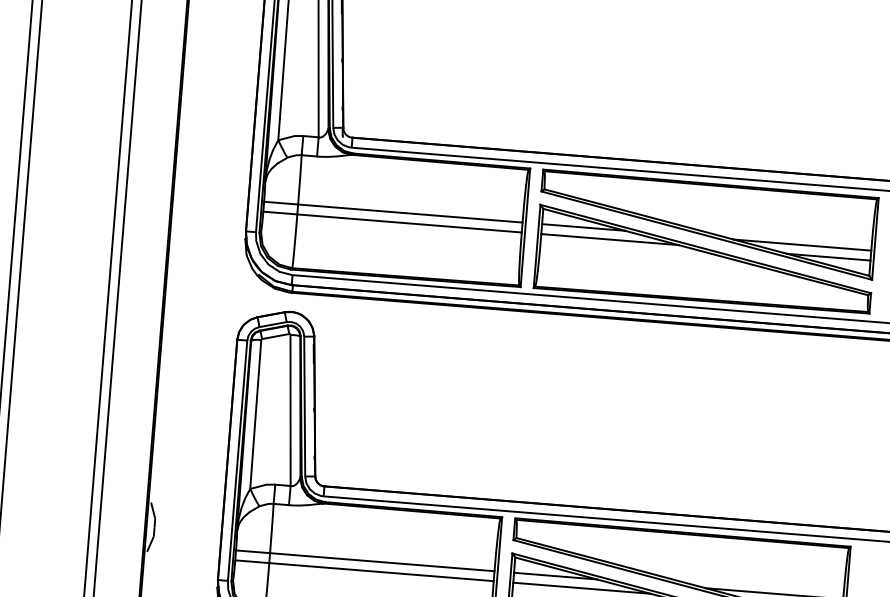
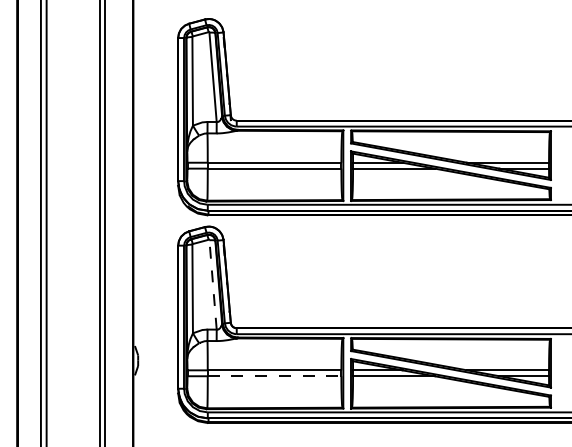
line: (291, 409) -> (213, 284), solid -> dashed
line: (381, 572) -> (274, 376), solid -> dashed

